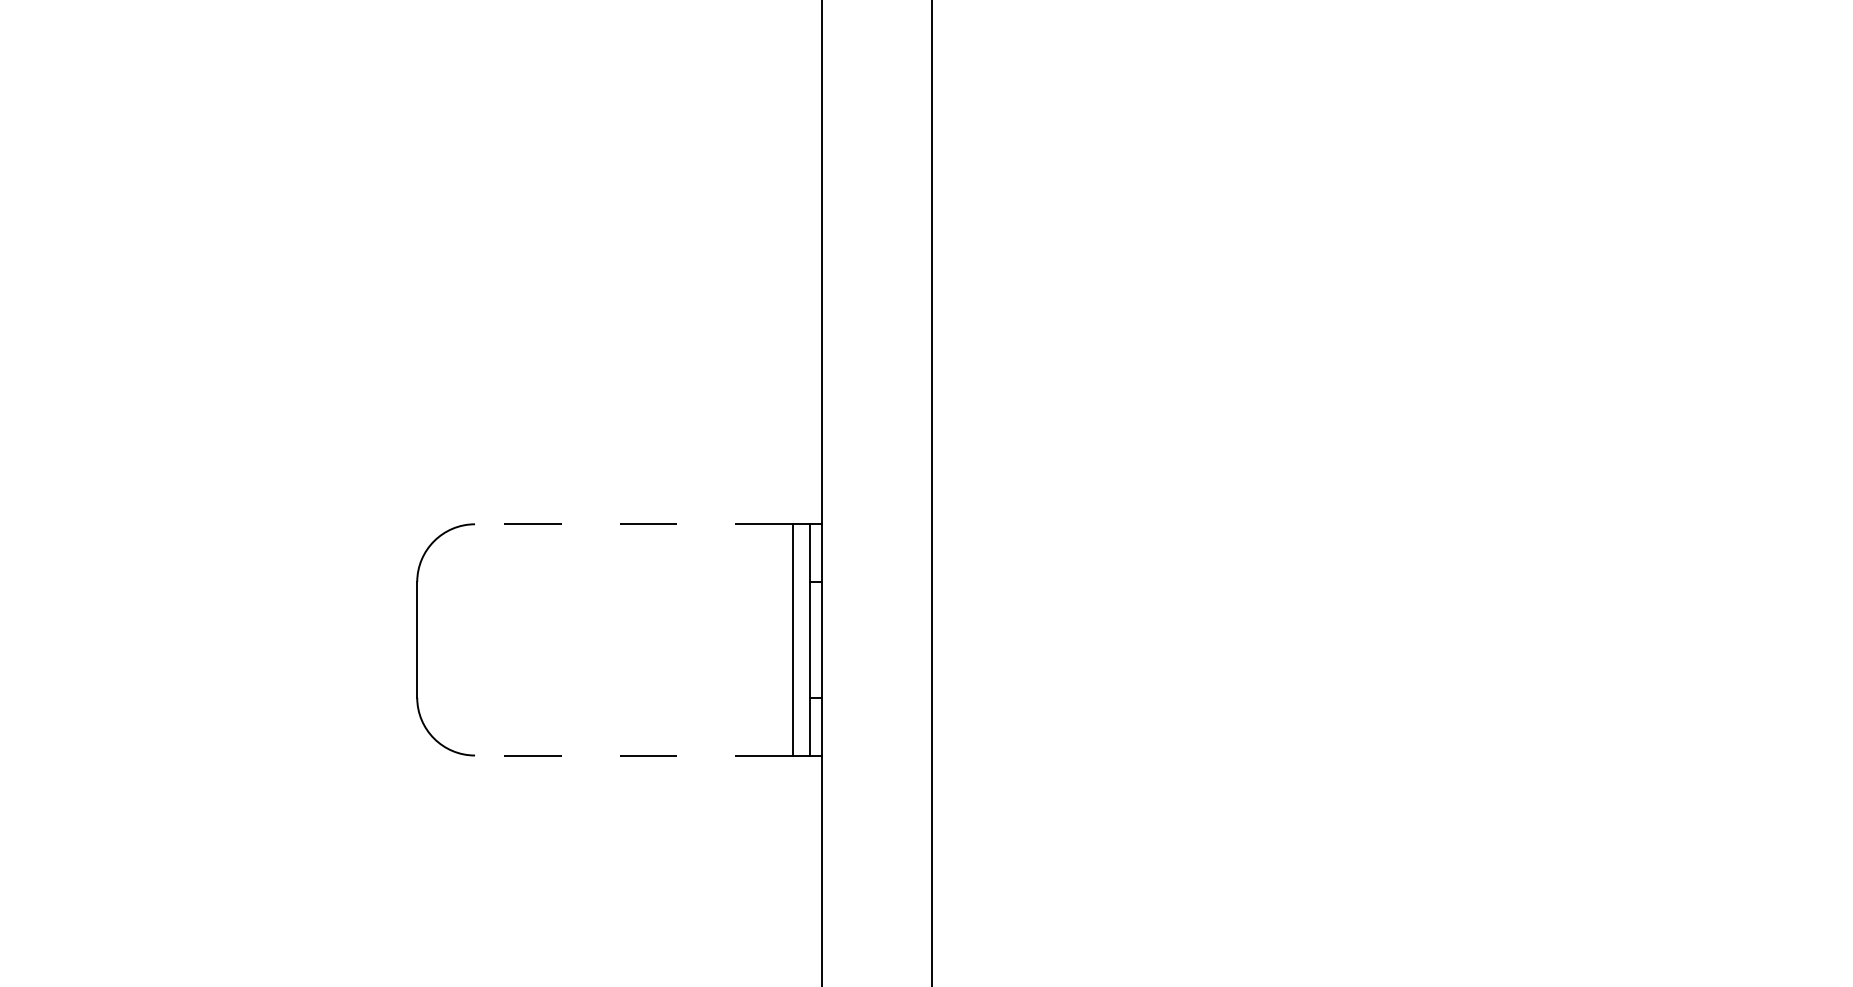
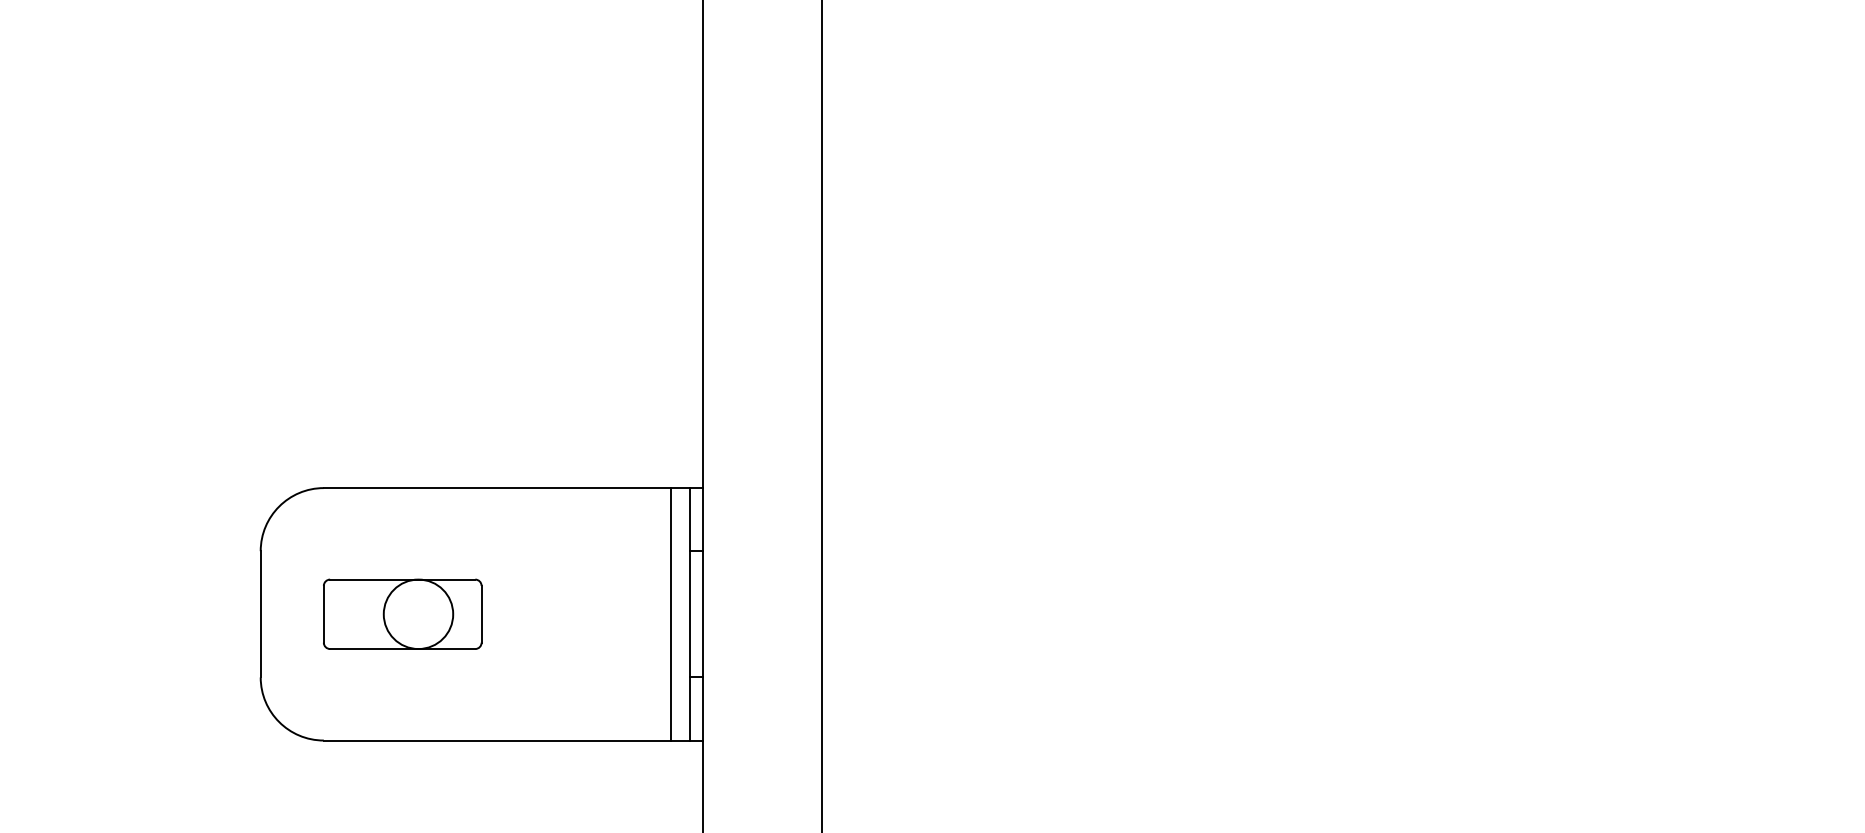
line: (634, 524) -> (497, 488), dashed -> solid
part: (547, 639) -> (402, 613), added
line: (634, 755) -> (497, 740), dashed -> solid

